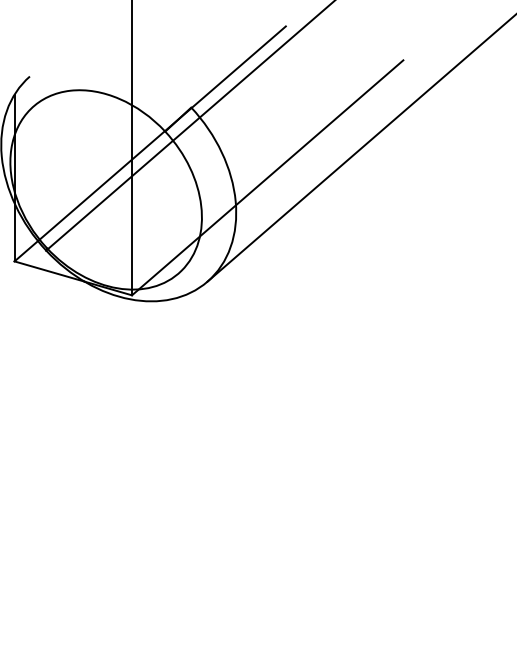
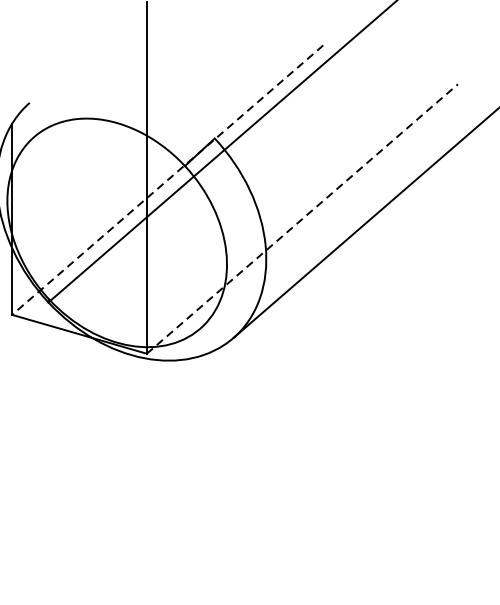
line: (149, 144) -> (166, 180), solid -> dashed
line: (268, 177) -> (303, 218), solid -> dashed

